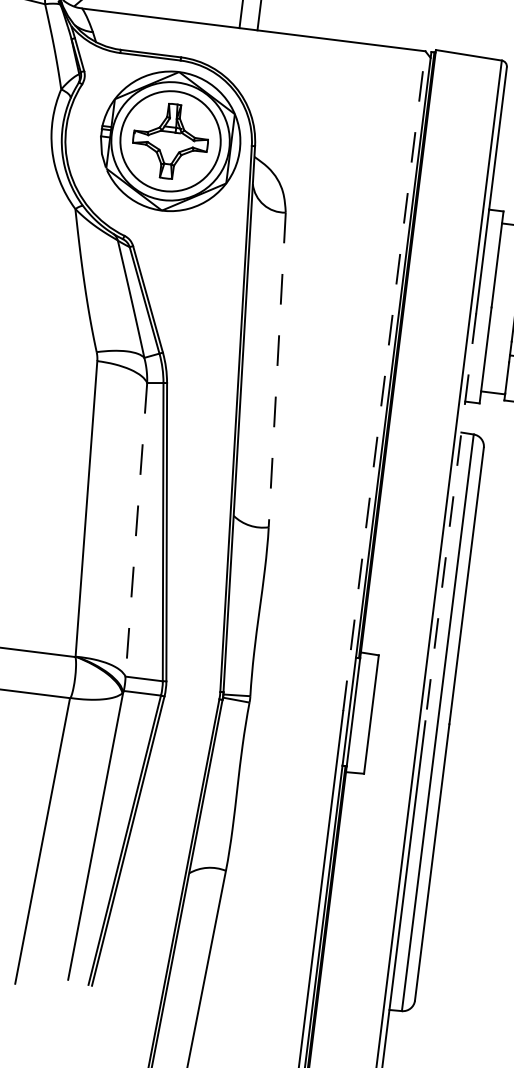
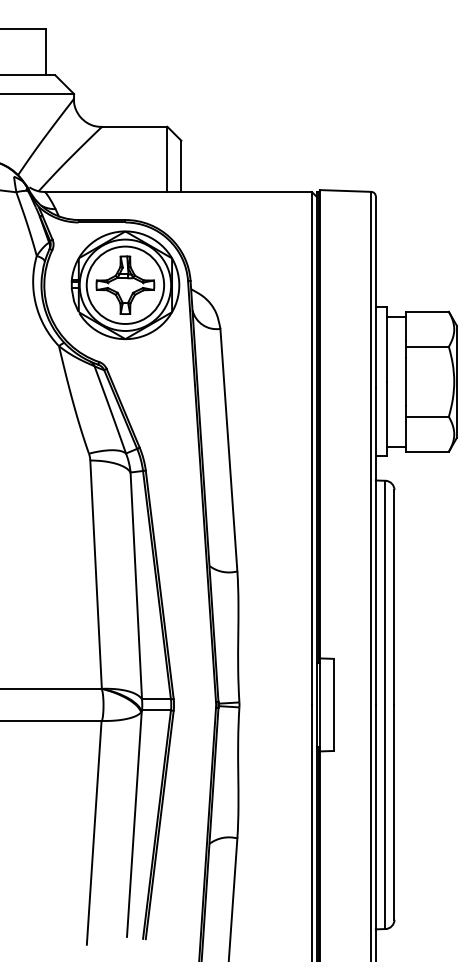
line: (276, 370) -> (228, 450), dashed -> solid
line: (383, 379) -> (311, 447), dashed -> solid
line: (450, 517) -> (375, 546), dashed -> solid
line: (136, 529) -> (136, 585), dashed -> solid

